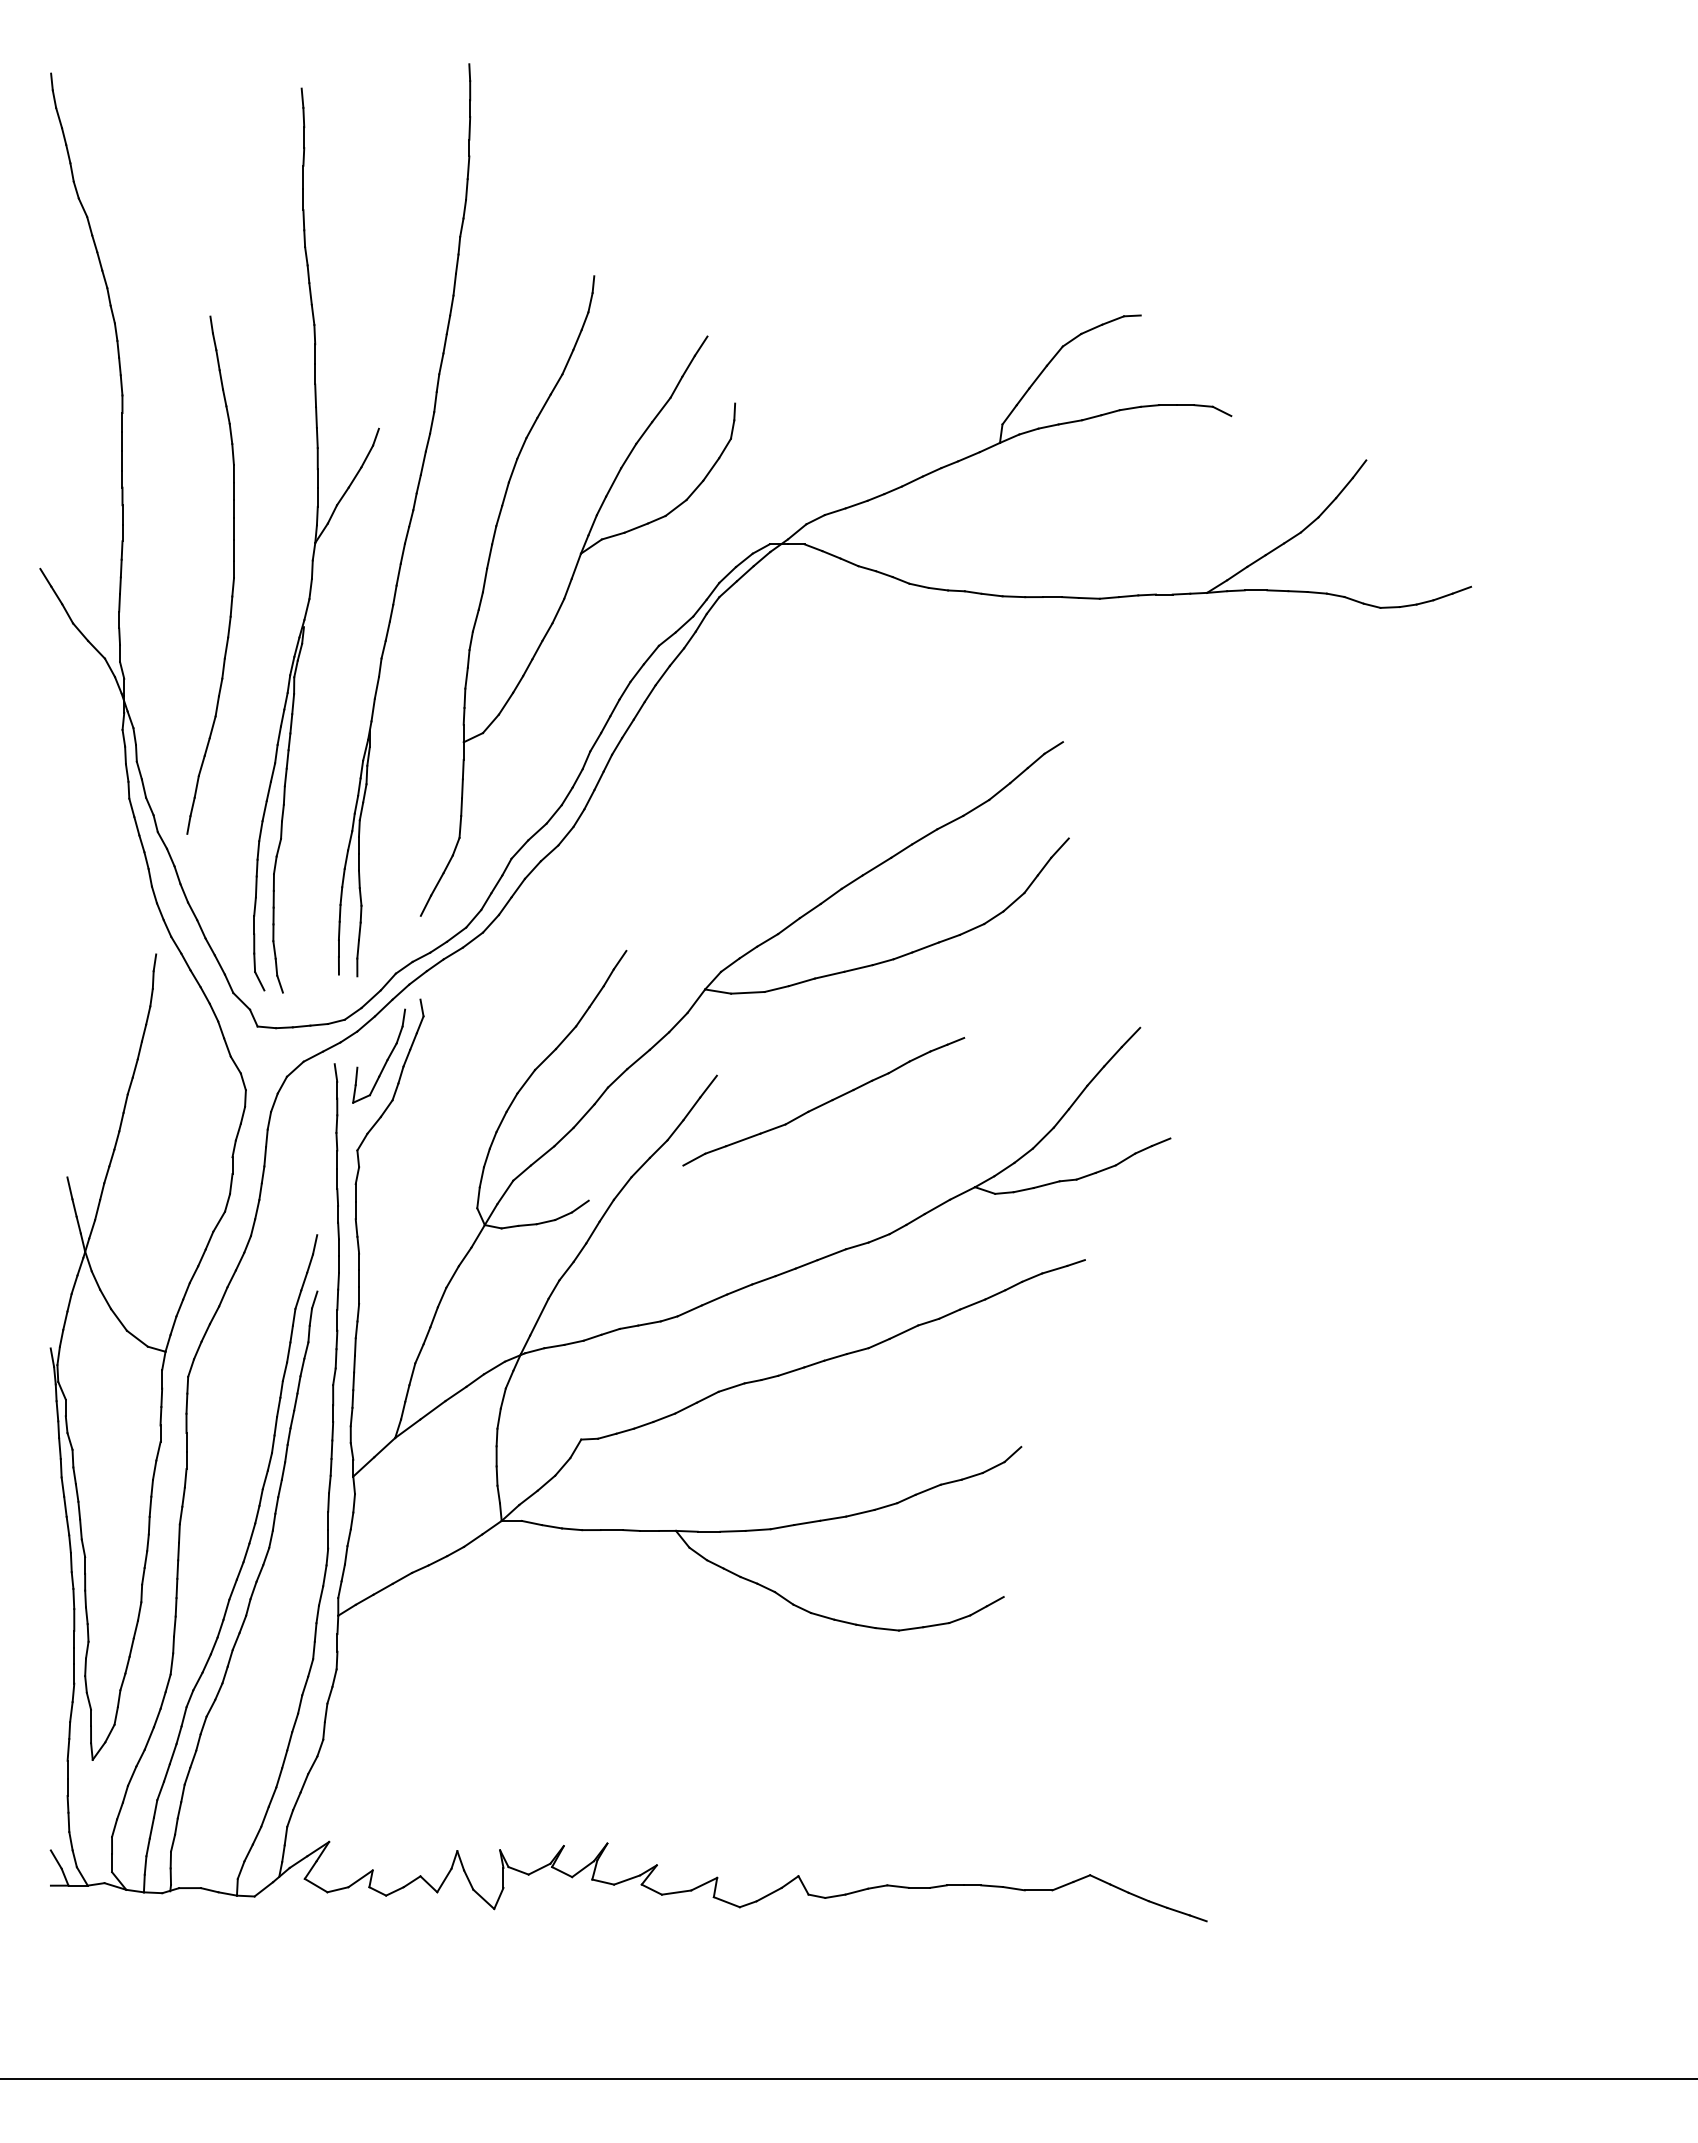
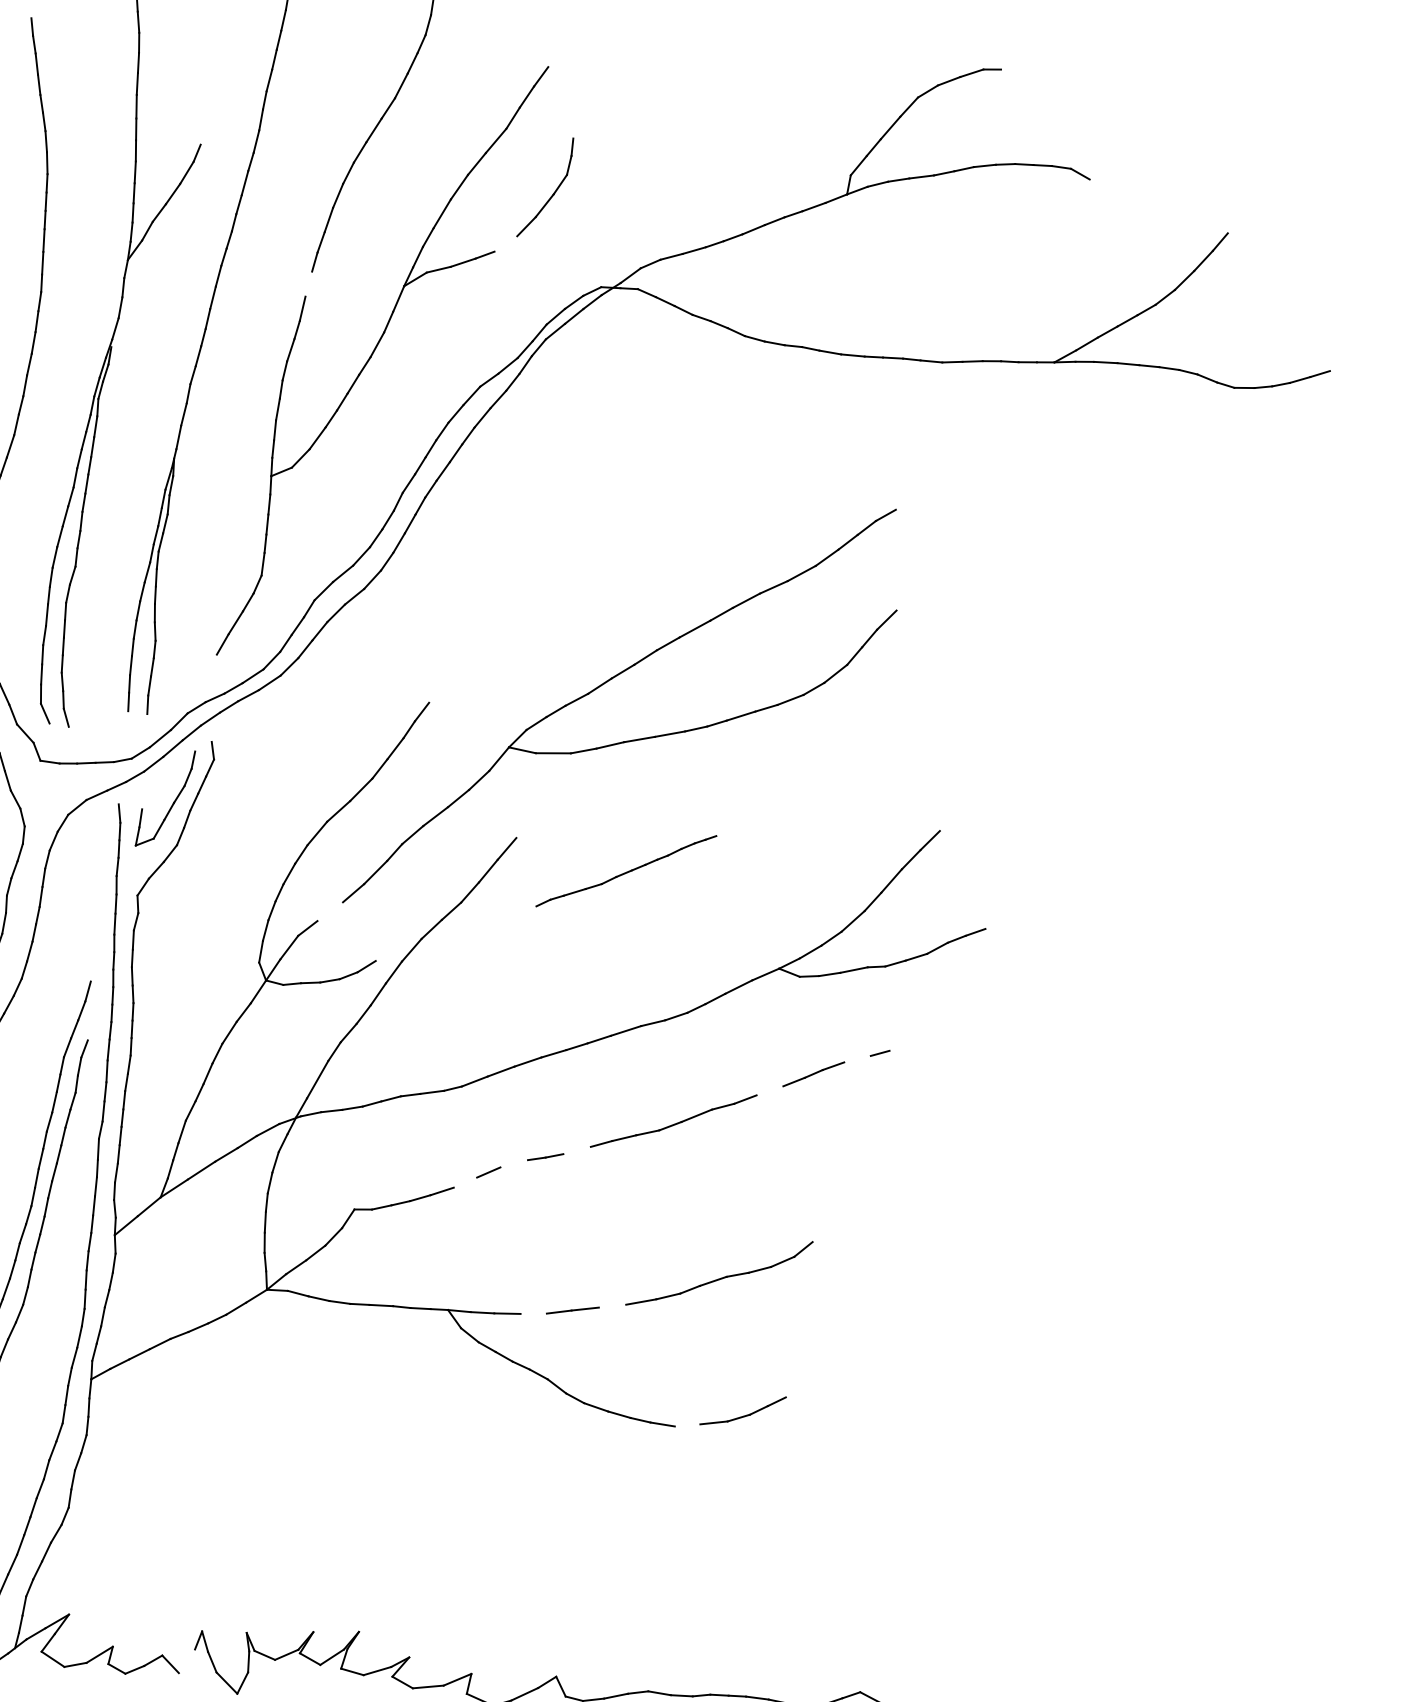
line: (675, 507) -> (505, 243), removed
line: (489, 556) -> (308, 283), removed
line: (1130, 1037) -> (949, 821), removed
part: (823, 1101) -> (626, 870), size x0.6
line: (542, 1155) -> (330, 911), removed
line: (1054, 1269) -> (857, 1058), removed
line: (972, 1304) -> (769, 1090), removed
line: (791, 1371) -> (577, 1150), removed
line: (731, 1387) -> (514, 1163), removed
line: (685, 1407) -> (464, 1181), removed
line: (833, 1518) -> (612, 1305), removed
line: (757, 1529) -> (533, 1313), removed
line: (910, 1628) -> (686, 1424), removed
line: (444, 1880) -> (187, 1661), removed

